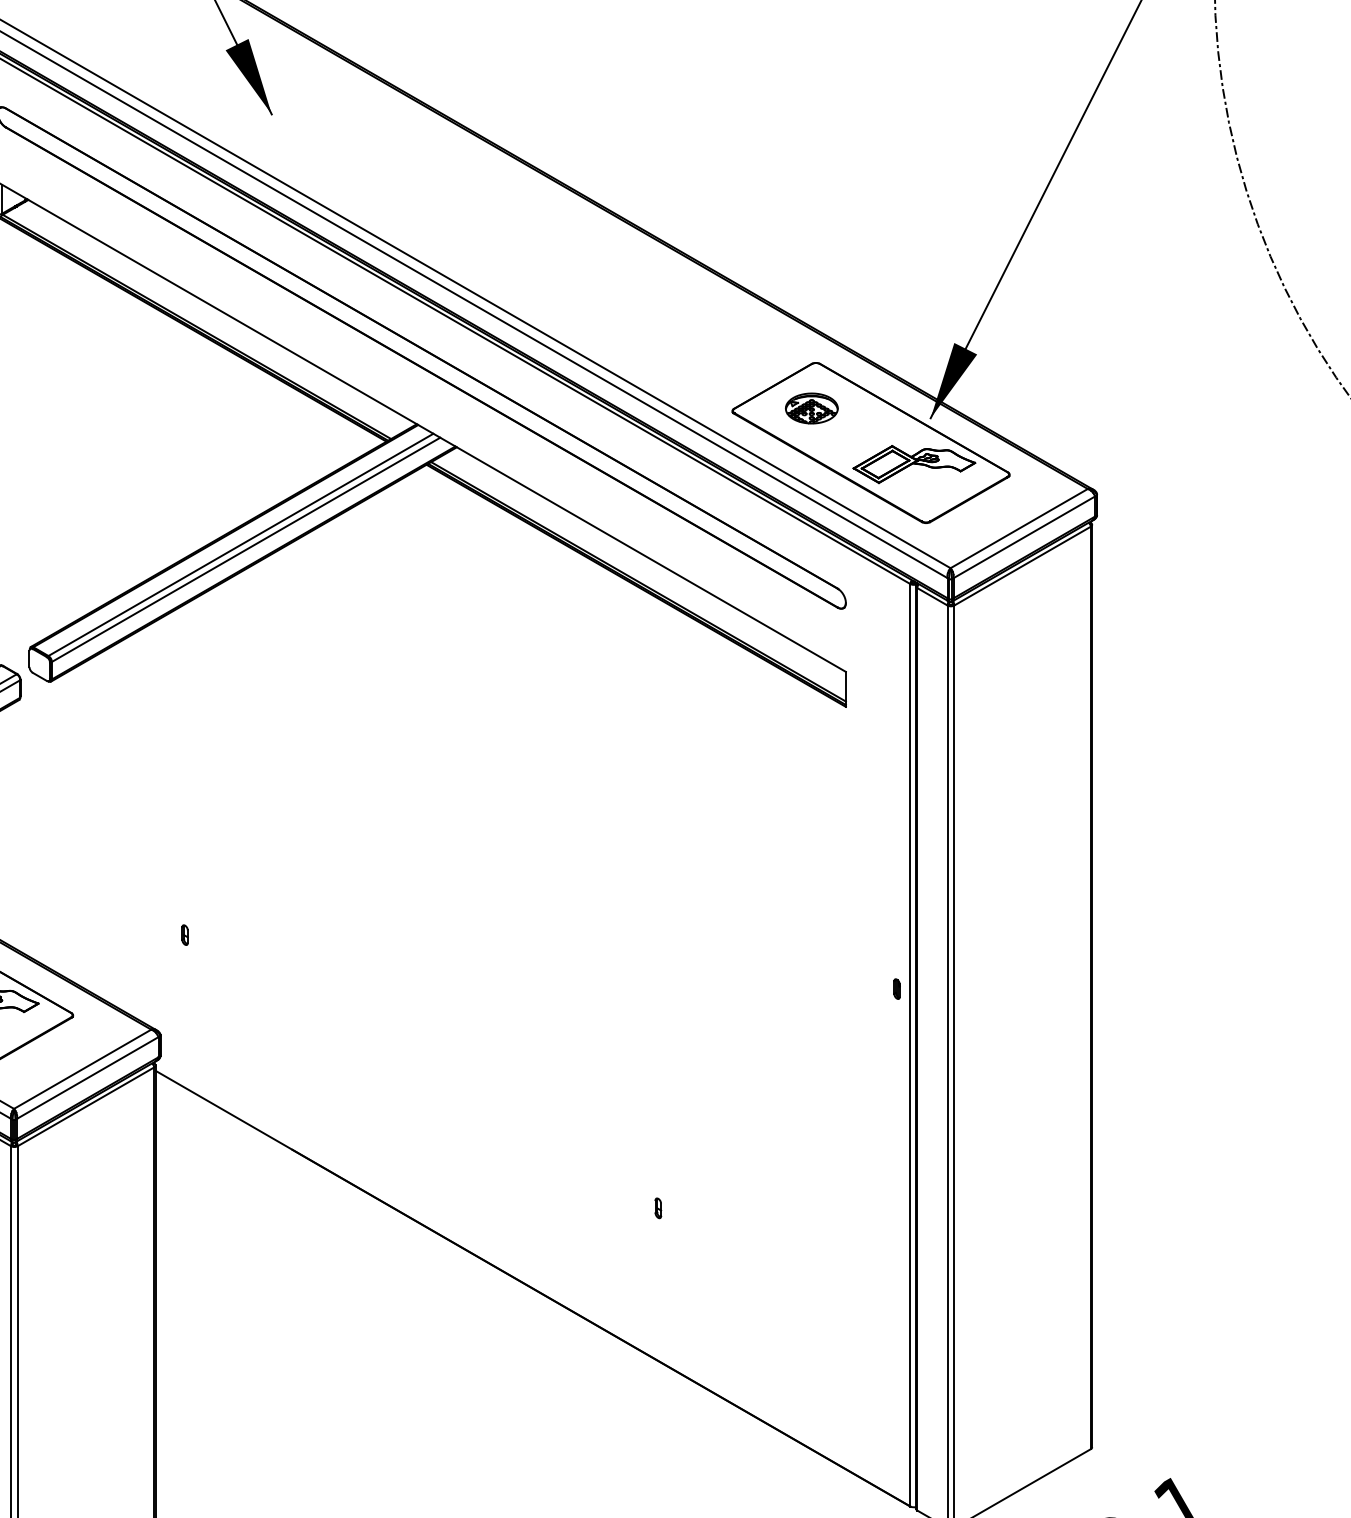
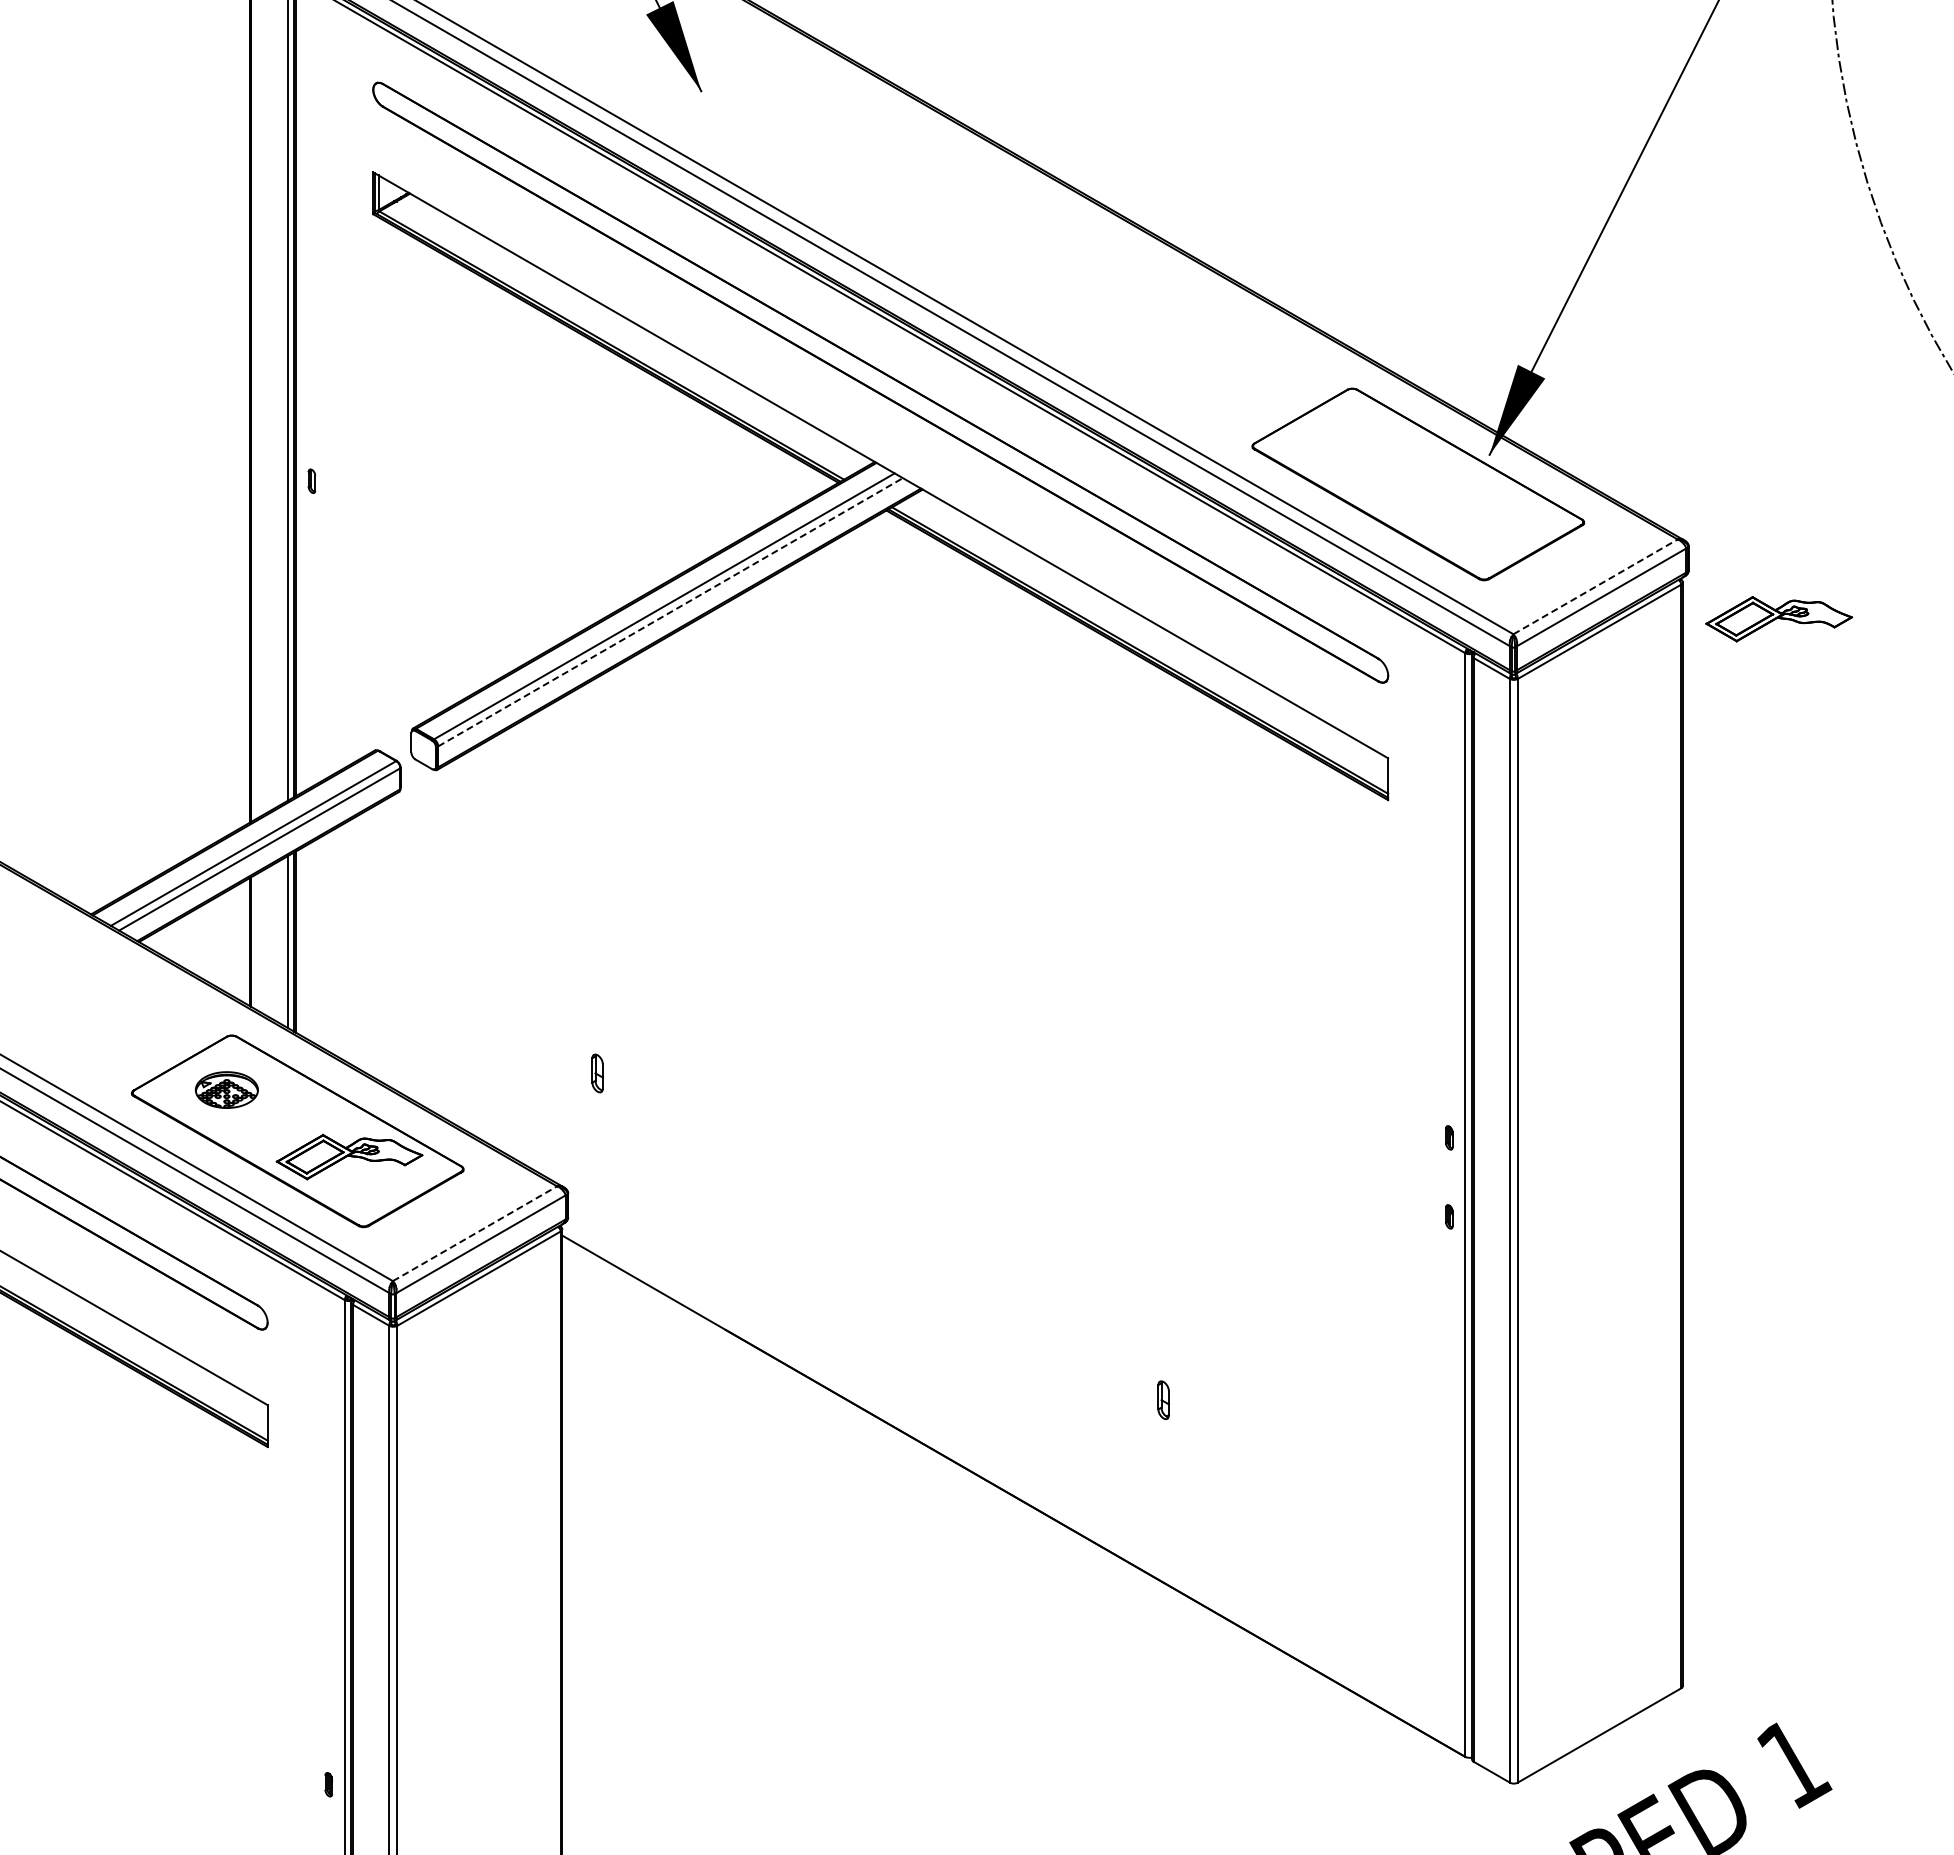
part: (811, 408) -> (1347, 443), removed
part: (914, 464) -> (1779, 619), moved
line: (1019, 528) -> (1595, 586), solid -> dashed
line: (246, 550) -> (671, 612), solid -> dashed
part: (185, 934) -> (597, 1072), size x1.6
part: (897, 1054) -> (1449, 1216), added
line: (83, 1069) -> (475, 1233), solid -> dashed
part: (658, 1207) -> (1163, 1399), size x1.6

